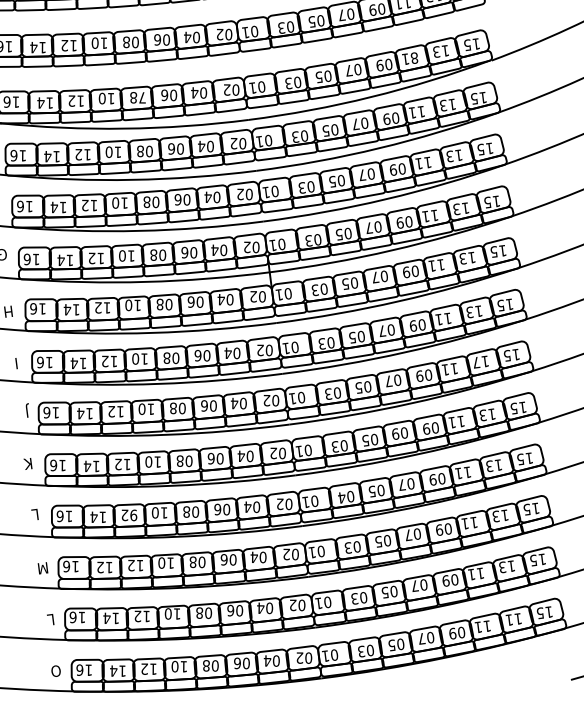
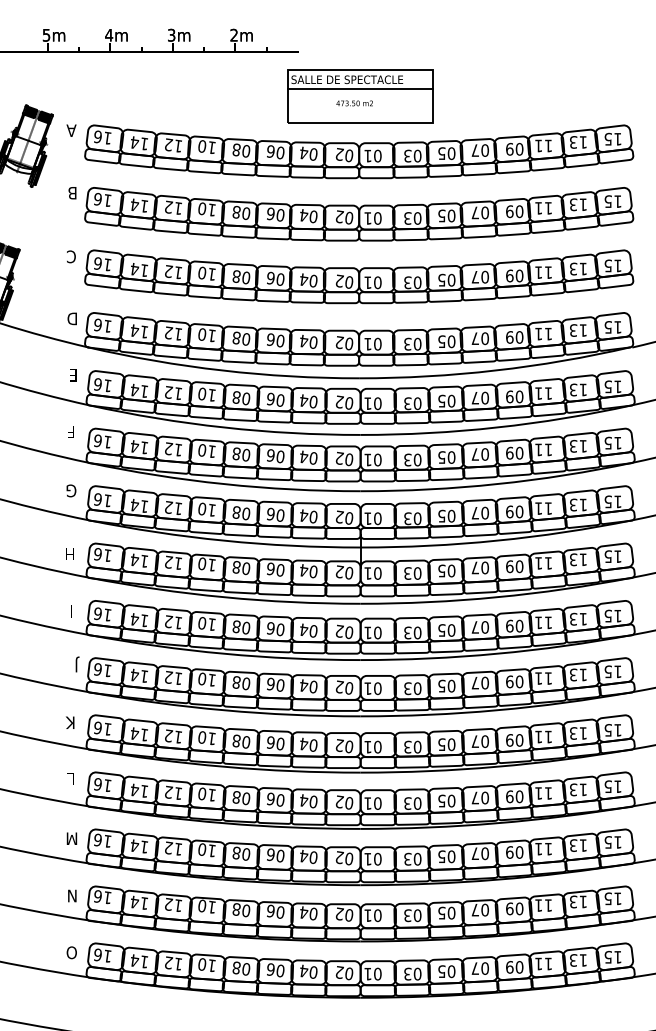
text: (414, 57) -> (548, 333), 81 -> 11
text: (142, 97) -> (246, 339), 78 -> 08
text: (476, 362) -> (573, 674), 17 -> 13
text: (395, 434) -> (475, 741), 09 -> 07
text: (341, 497) -> (407, 803), 04 -> 03
text: (133, 515) -> (178, 793), 92 -> 12
text: (101, 567) -> (135, 845), 12 -> 14
text: (50, 619) -> (72, 895), L -> N
text: (509, 620) -> (573, 960), 11 -> 13

